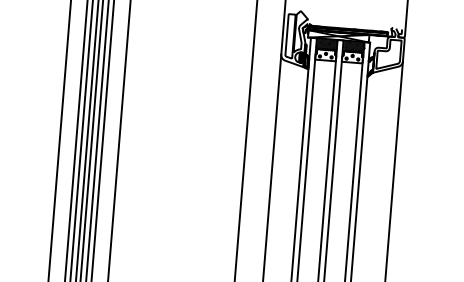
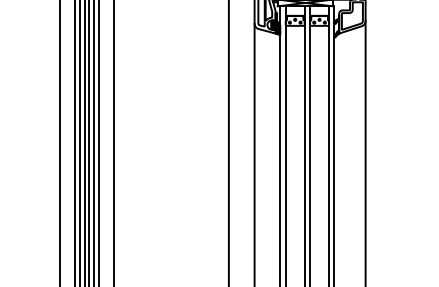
hatch: (325, 46) -> (294, 13), removed
hatch: (353, 49) -> (319, 13), removed

